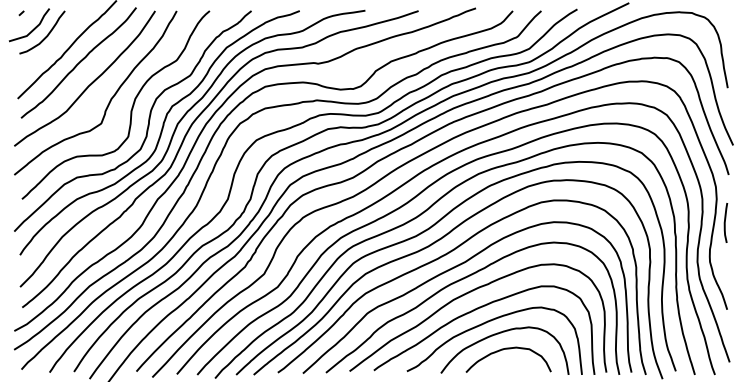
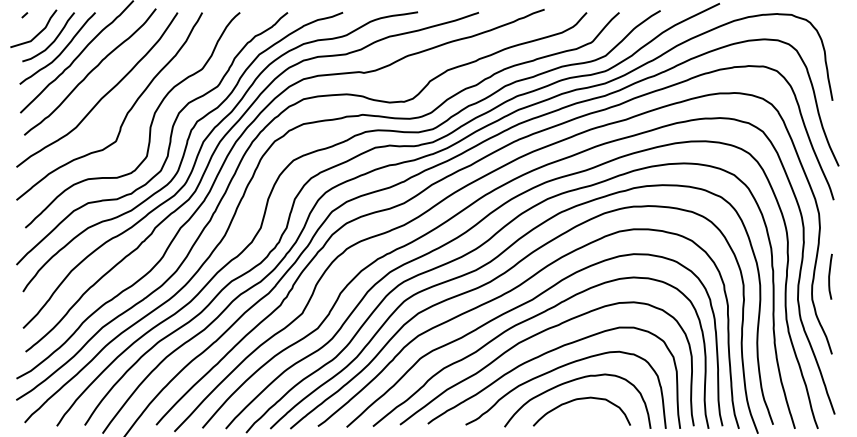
curve: (53, 44) -> (61, 50), added
curve: (725, 222) -> (830, 276), moved

